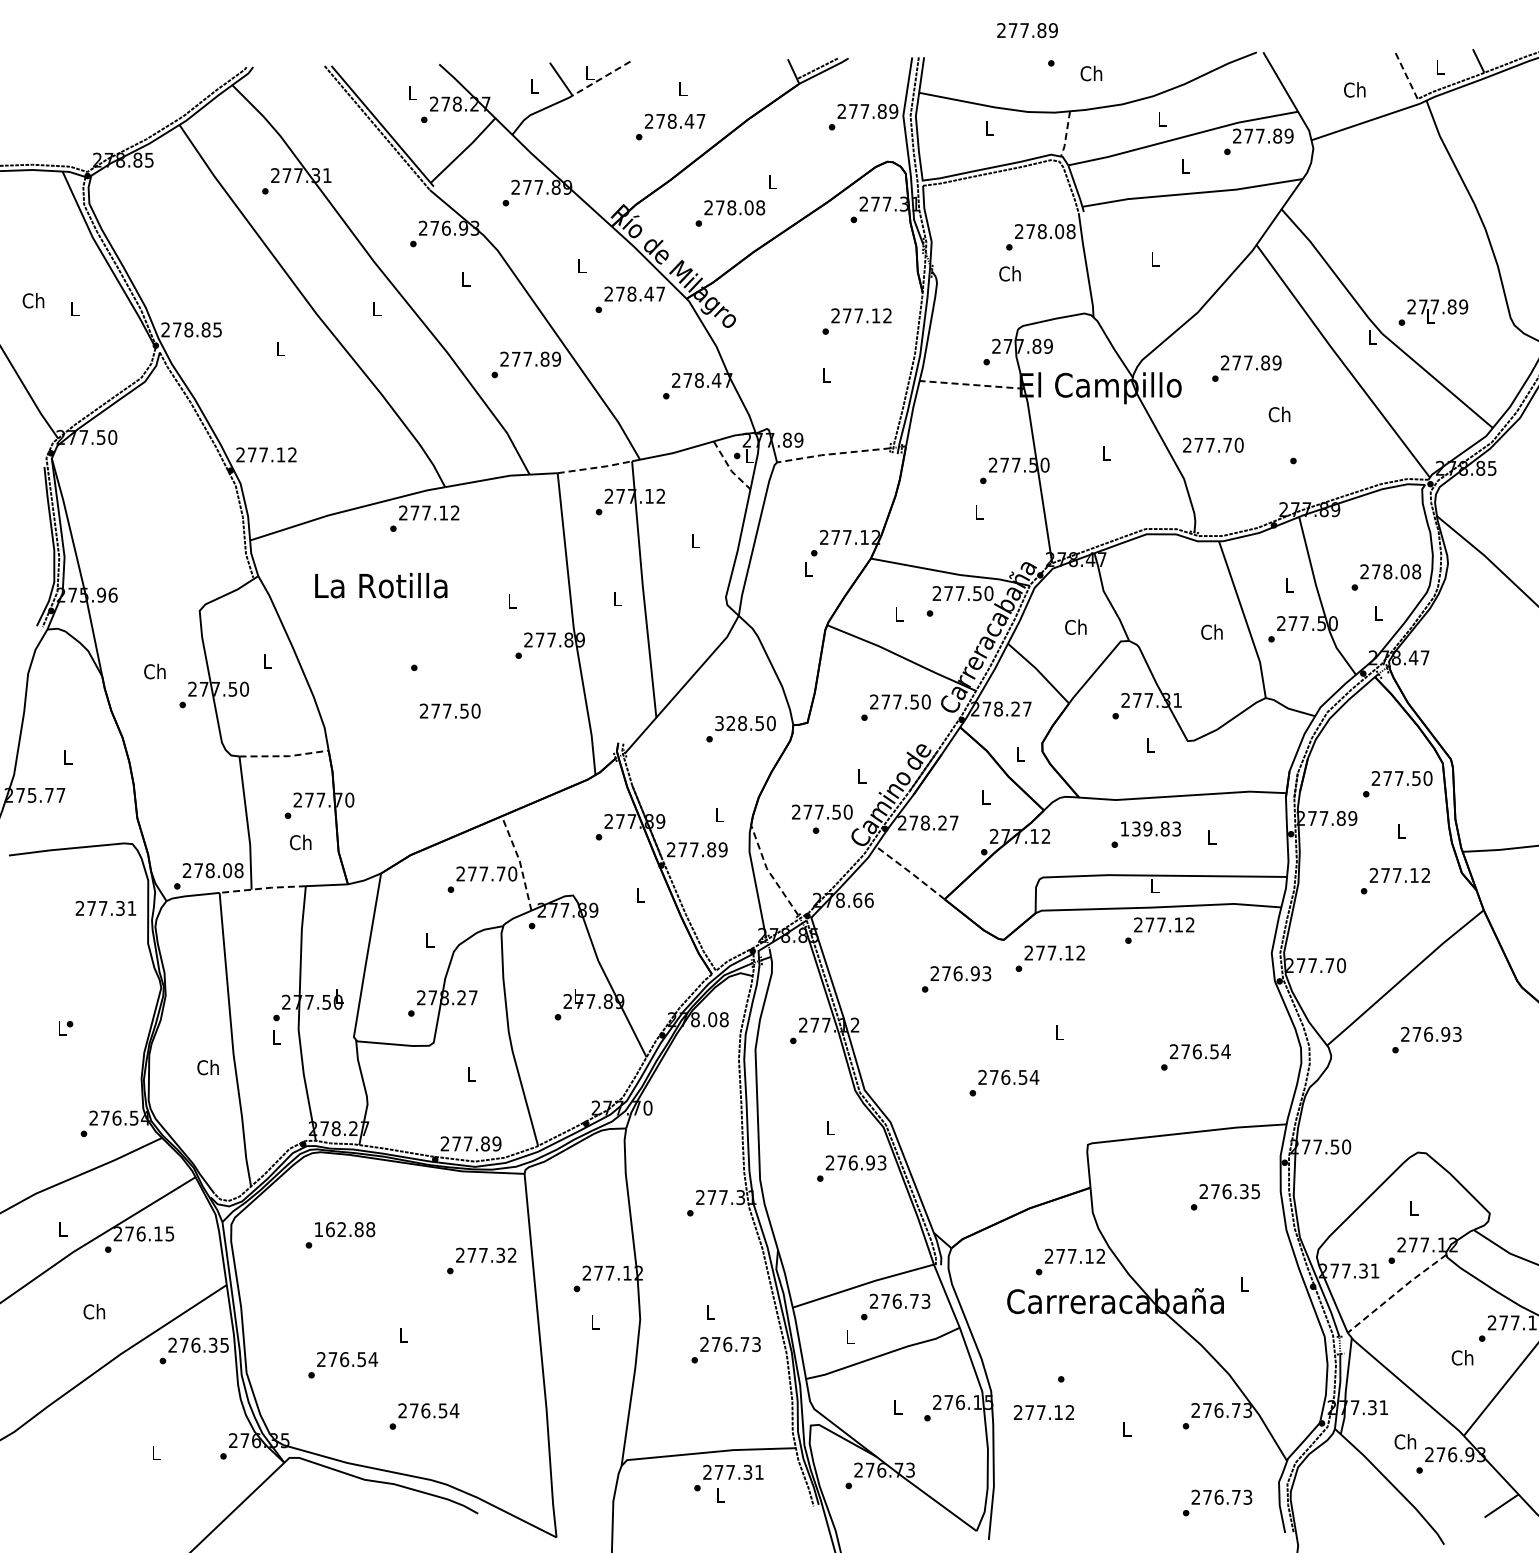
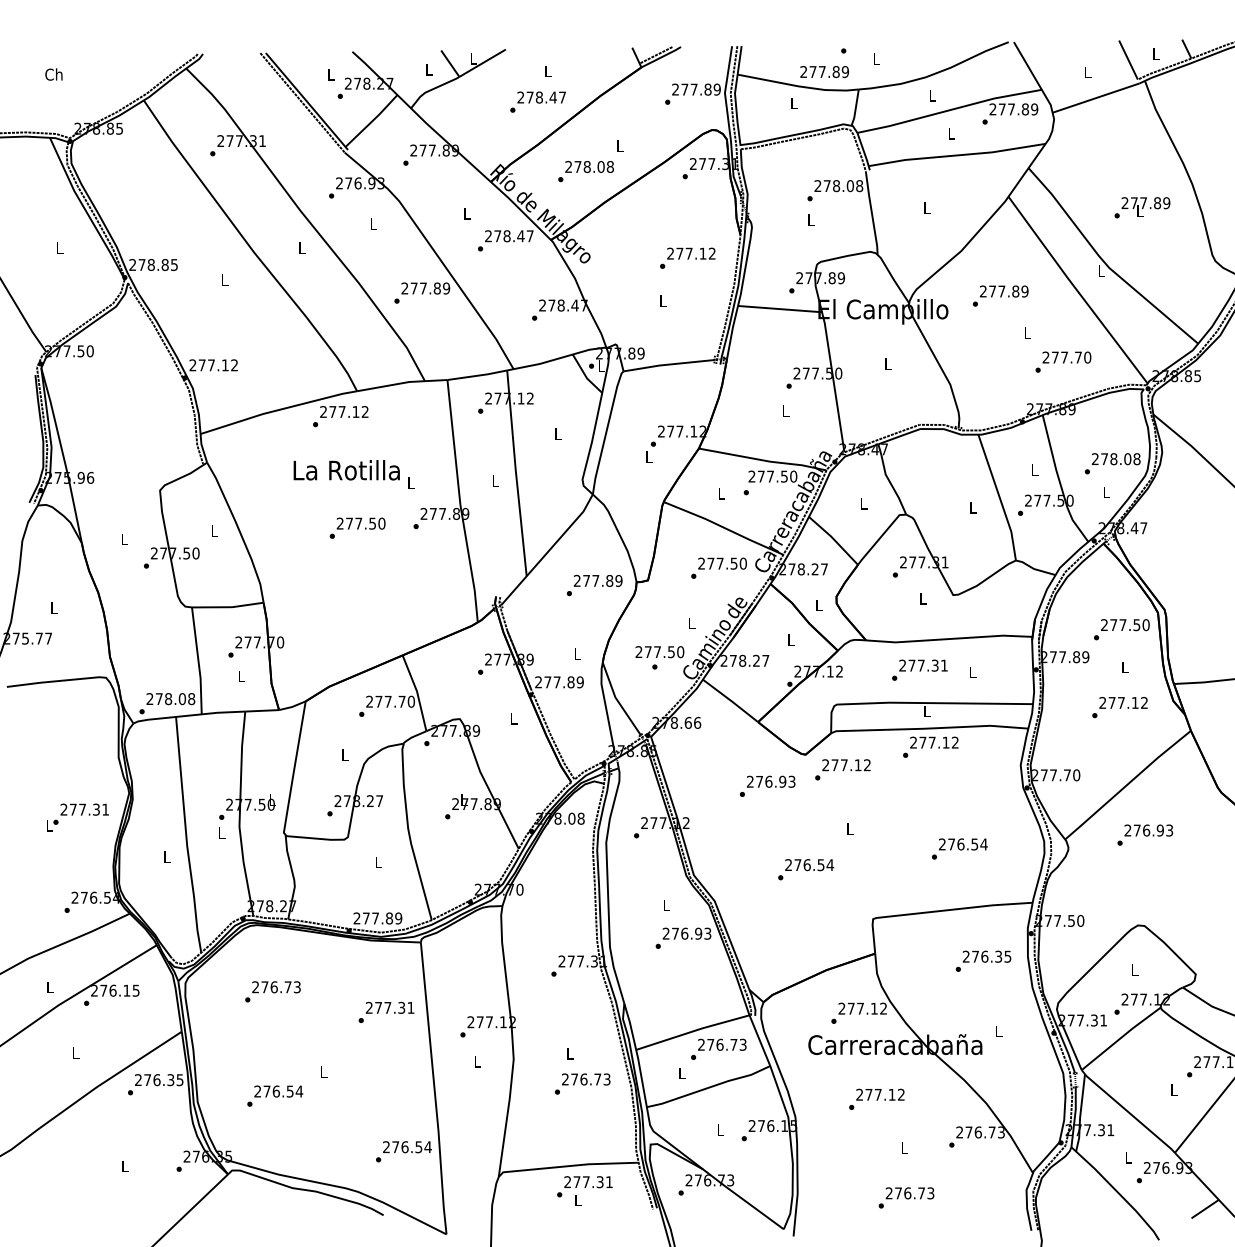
text: (1027, 30) -> (824, 71), moved
text: (1091, 73) -> (876, 59), Ch -> L
line: (1406, 74) -> (1128, 59), dashed -> solid
line: (601, 78) -> (482, 63), dashed -> solid
text: (1354, 89) -> (1087, 71), Ch -> L
line: (1066, 134) -> (855, 108), dashed -> solid
text: (1009, 273) -> (810, 219), Ch -> L
text: (33, 300) -> (53, 74), moved
text: (1433, 312) -> (1142, 207), moved
line: (971, 384) -> (779, 308), dashed -> solid
text: (1279, 414) -> (1026, 332), Ch -> L
text: (1213, 444) -> (1067, 356), moved
line: (832, 454) -> (668, 364), dashed -> solid
line: (596, 467) -> (478, 375), dashed -> solid
line: (730, 468) -> (586, 376), dashed -> solid
text: (381, 585) -> (346, 470), moved
text: (1075, 626) -> (863, 503), Ch -> L
text: (1211, 631) -> (972, 507), Ch -> L
text: (154, 671) -> (123, 539), Ch -> L
text: (449, 710) -> (360, 523), moved
text: (745, 723) -> (598, 580), 328.50 -> 277.89
line: (284, 756) -> (228, 607), dashed -> solid
text: (1150, 828) -> (923, 665), 139.83 -> 277.31
text: (300, 842) -> (240, 676), Ch -> L
line: (519, 861) -> (416, 691), dashed -> solid
line: (769, 871) -> (617, 699), dashed -> solid
line: (910, 872) -> (730, 700), dashed -> solid
line: (263, 888) -> (211, 713), dashed -> solid
text: (105, 907) -> (84, 808), moved
text: (207, 1067) -> (166, 857), Ch -> L
text: (344, 1229) -> (276, 987), 162.88 -> 276.73
text: (512, 1254) -> (411, 1007), 277.32 -> 277.31
line: (1396, 1292) -> (1120, 1037), dashed -> solid
text: (94, 1311) -> (75, 1052), Ch -> L
text: (1462, 1357) -> (1173, 1089), Ch -> L
text: (1044, 1412) -> (880, 1094), moved
text: (424, 1416) -> (403, 1151), moved
text: (1405, 1441) -> (1128, 1157), Ch -> L
text: (1217, 1502) -> (906, 1197), moved

